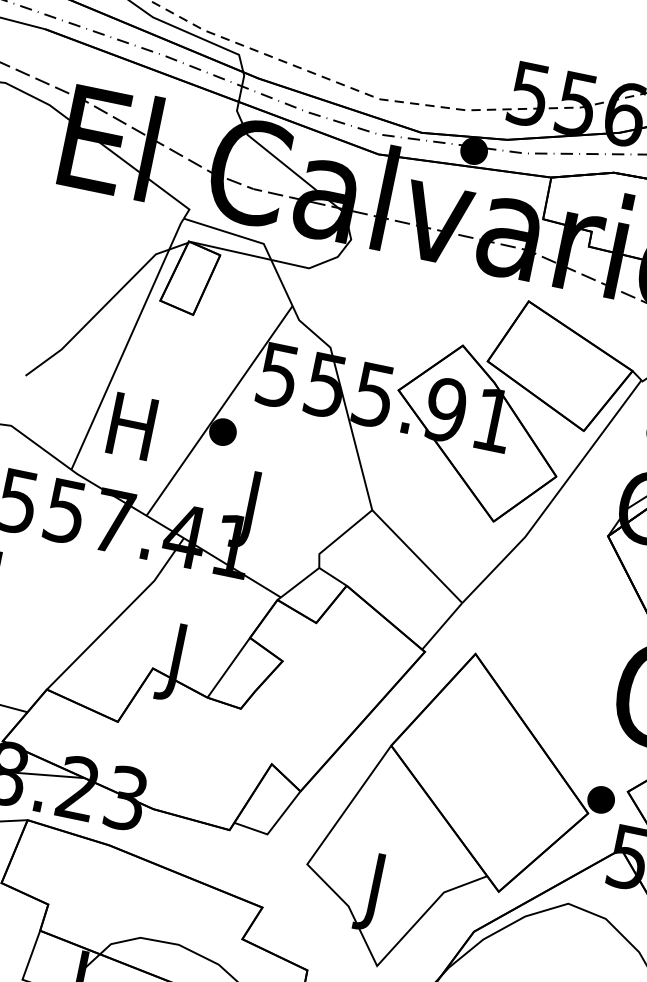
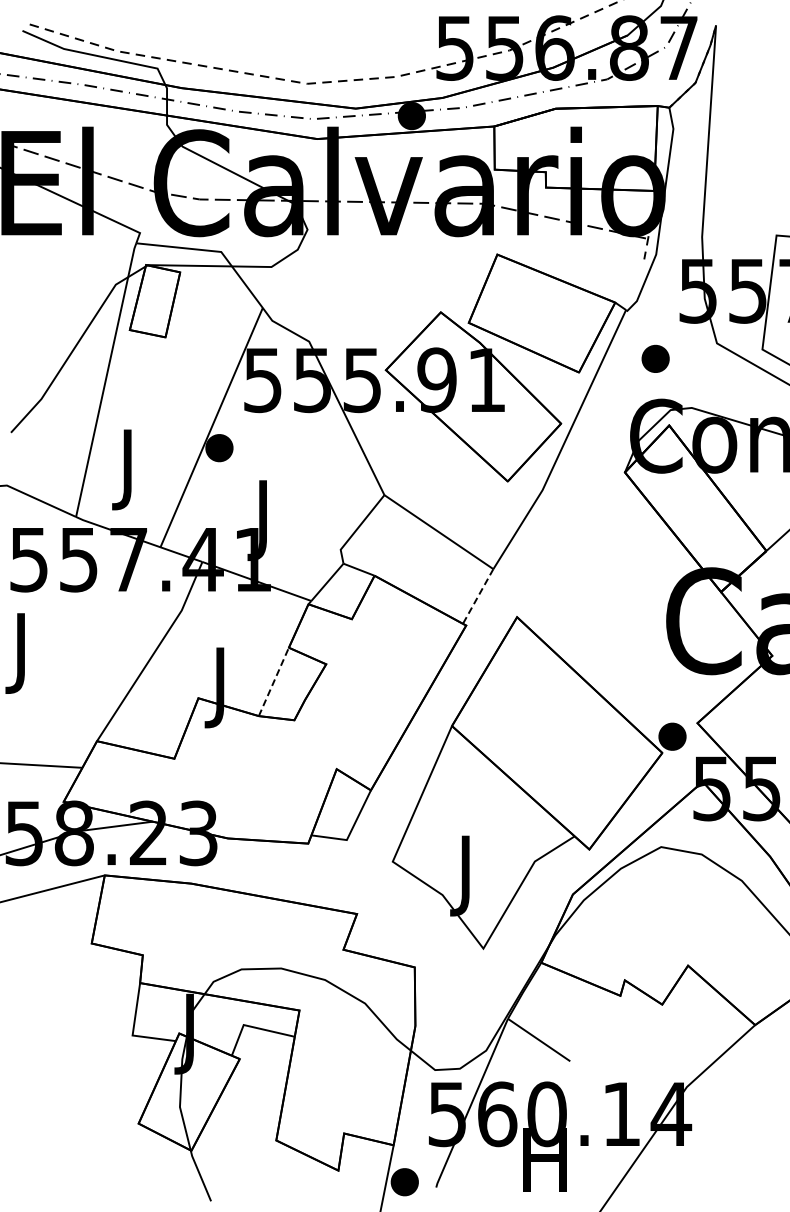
text: (130, 434) -> (127, 469), H -> J
line: (441, 626) -> (477, 596), solid -> dashed
line: (229, 667) -> (274, 681), solid -> dashed

